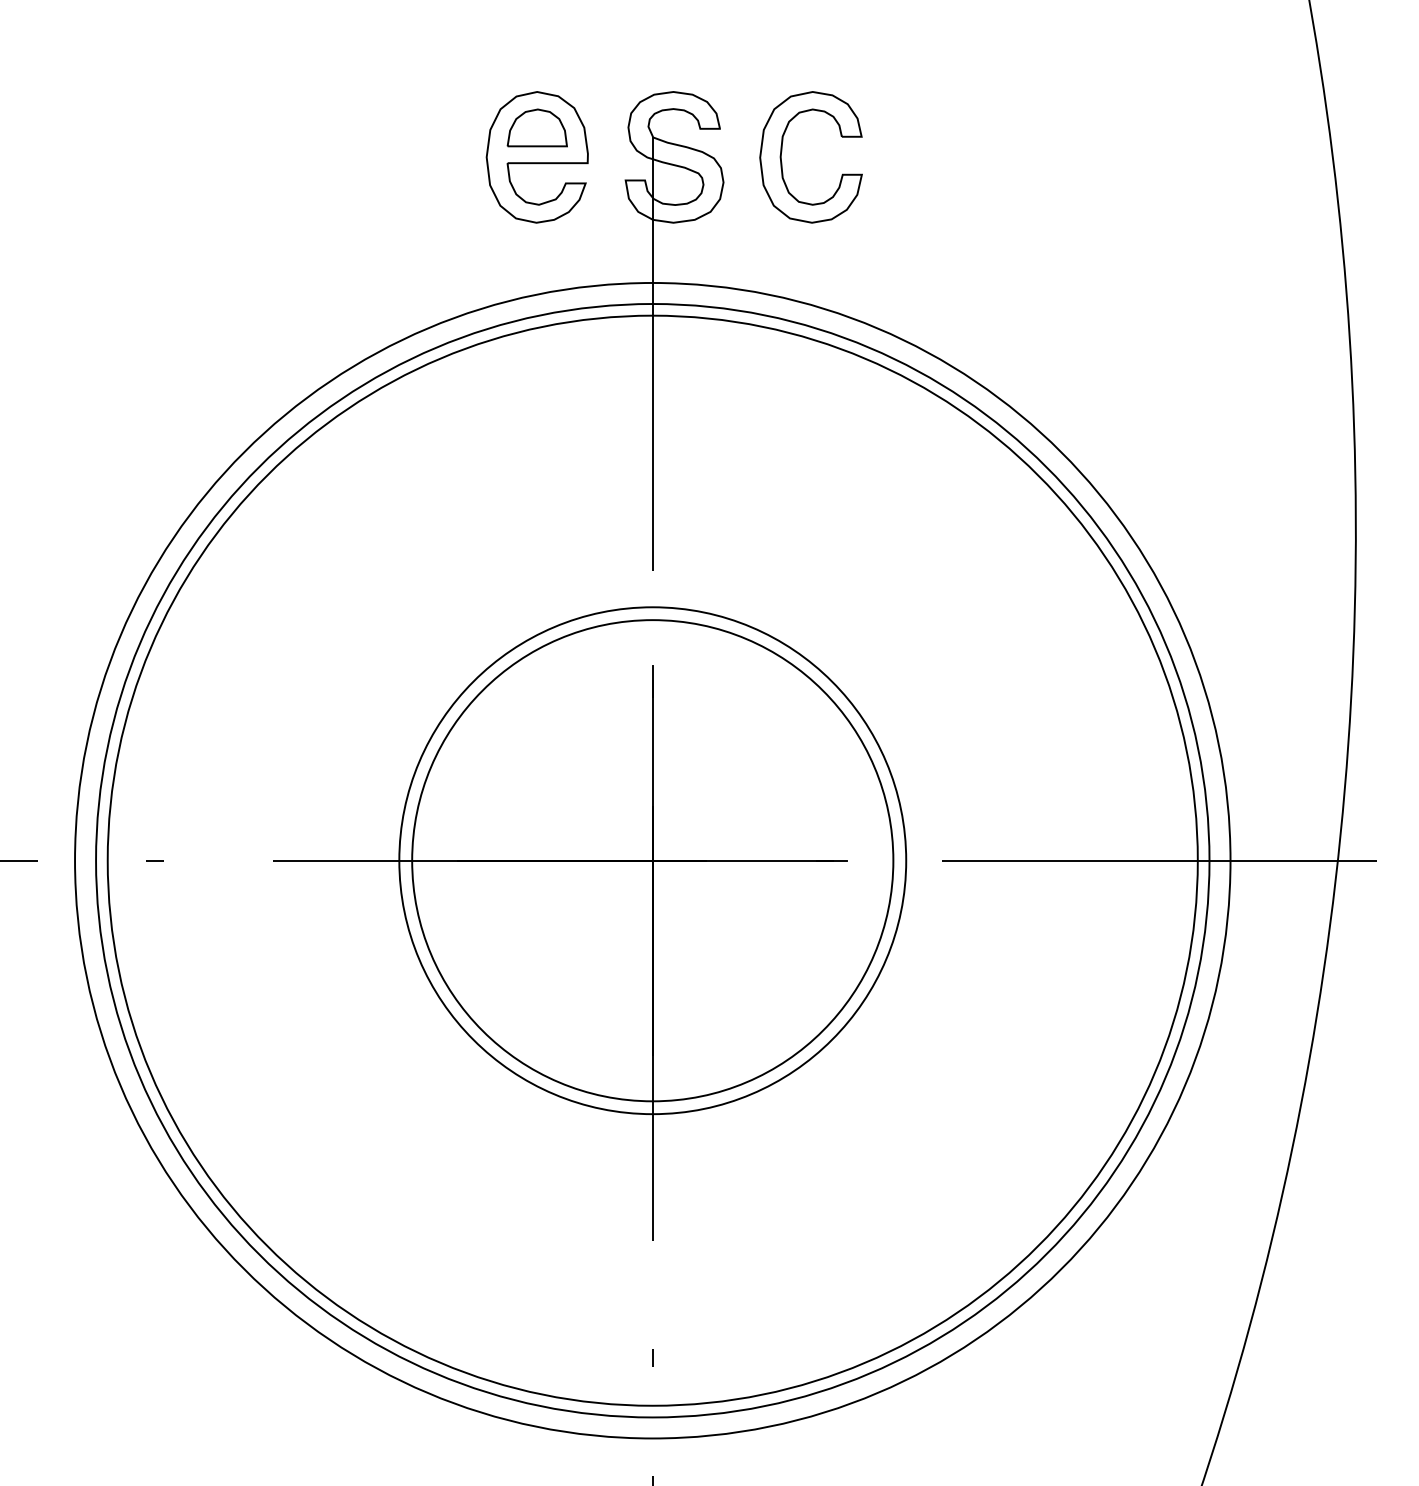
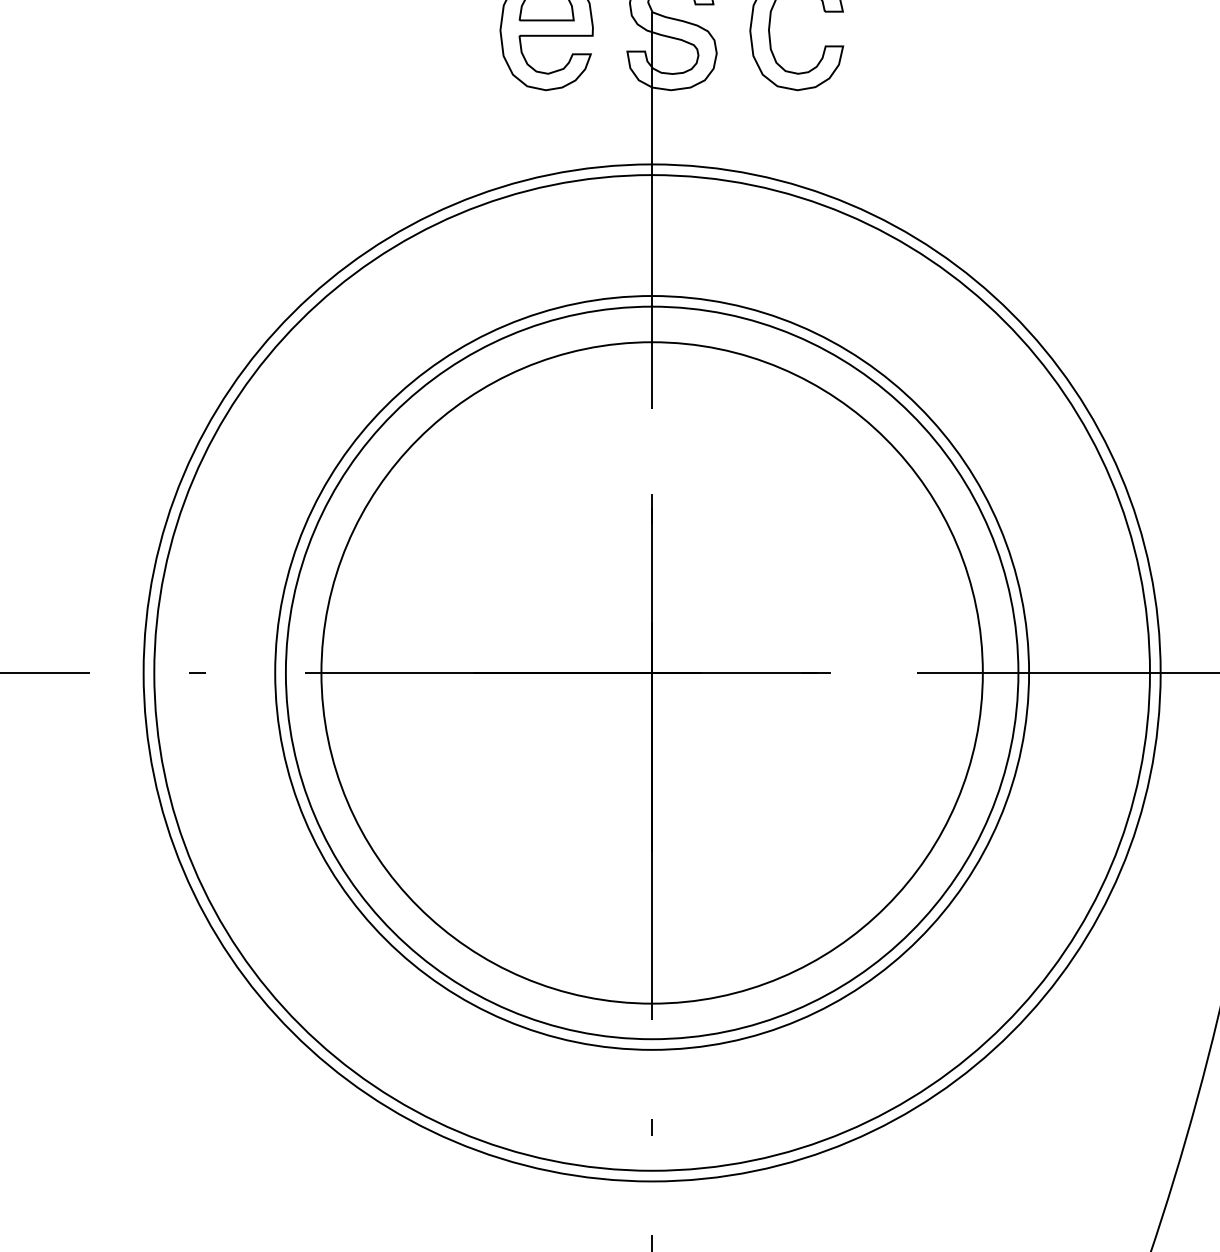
circle: (652, 860) -> (651, 672), size x0.71
circle: (652, 860) -> (651, 672), size x1.43
circle: (652, 860) -> (651, 672), size x1.67

